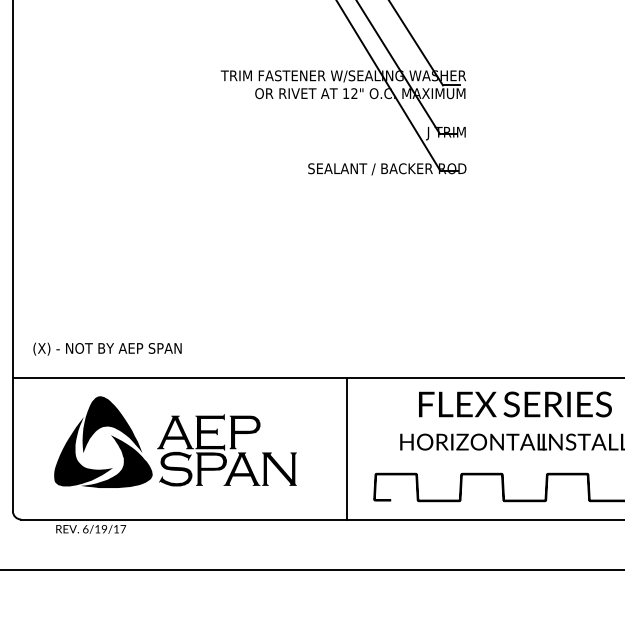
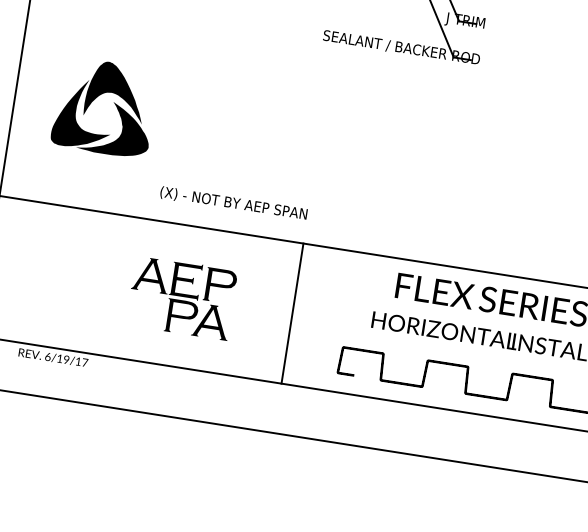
text: (107, 348) -> (233, 203), moved
part: (112, 437) -> (114, 104), moved
line: (346, 448) -> (292, 313), moved
fill: (175, 468) -> (146, 310), removed
fill: (279, 468) -> (248, 326), removed

